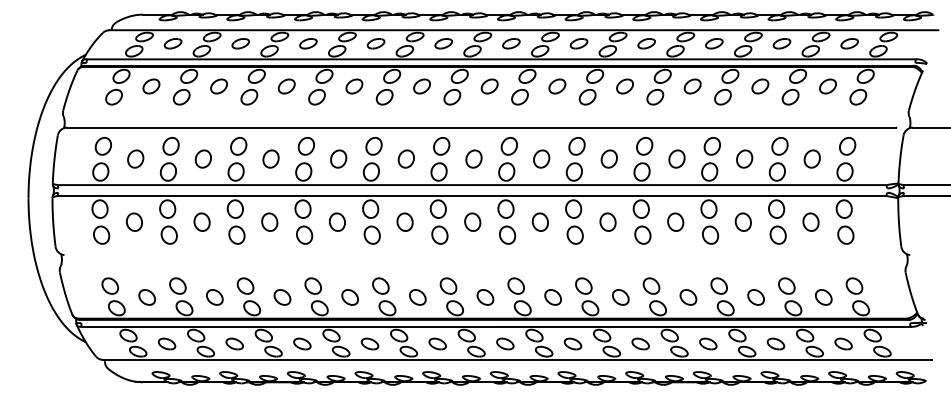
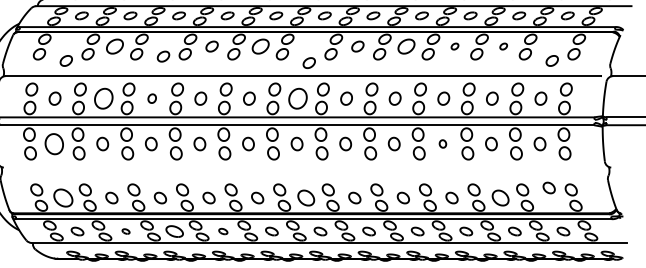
part: (151, 86) -> (66, 60), moved
part: (218, 86) -> (114, 46), size x1.4
part: (286, 86) -> (163, 56), moved
part: (421, 86) -> (260, 46), size x1.4
part: (489, 86) -> (309, 63), moved
part: (624, 86) -> (406, 46), size x1.4
part: (692, 86) -> (454, 46), size x0.6
part: (760, 86) -> (503, 46), size x0.6
part: (827, 86) -> (551, 60), moved
part: (202, 158) -> (103, 98), size x1.6
part: (270, 158) -> (151, 98), size x0.7
part: (473, 158) -> (297, 98), size x1.6
part: (133, 221) -> (53, 143), size x1.6
part: (675, 221) -> (442, 143), size x0.6
part: (146, 297) -> (62, 198), size x1.6
part: (485, 297) -> (306, 198), size x1.4
part: (755, 297) -> (500, 198), size x1.4
part: (823, 297) -> (549, 188), moved
part: (234, 343) -> (125, 231), size x0.6
part: (302, 343) -> (174, 231), size x1.4
part: (369, 343) -> (222, 231), size x0.7

